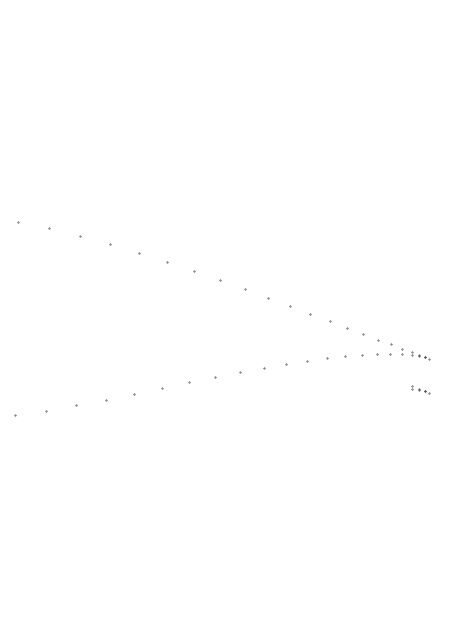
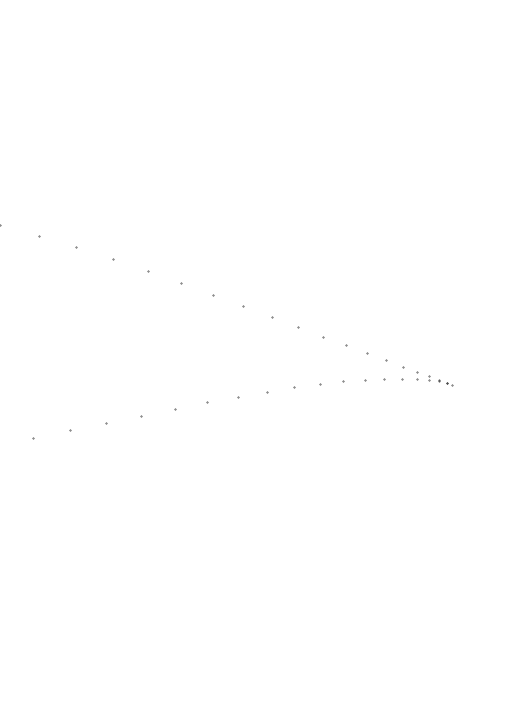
part: (420, 389) -> (440, 424), removed

